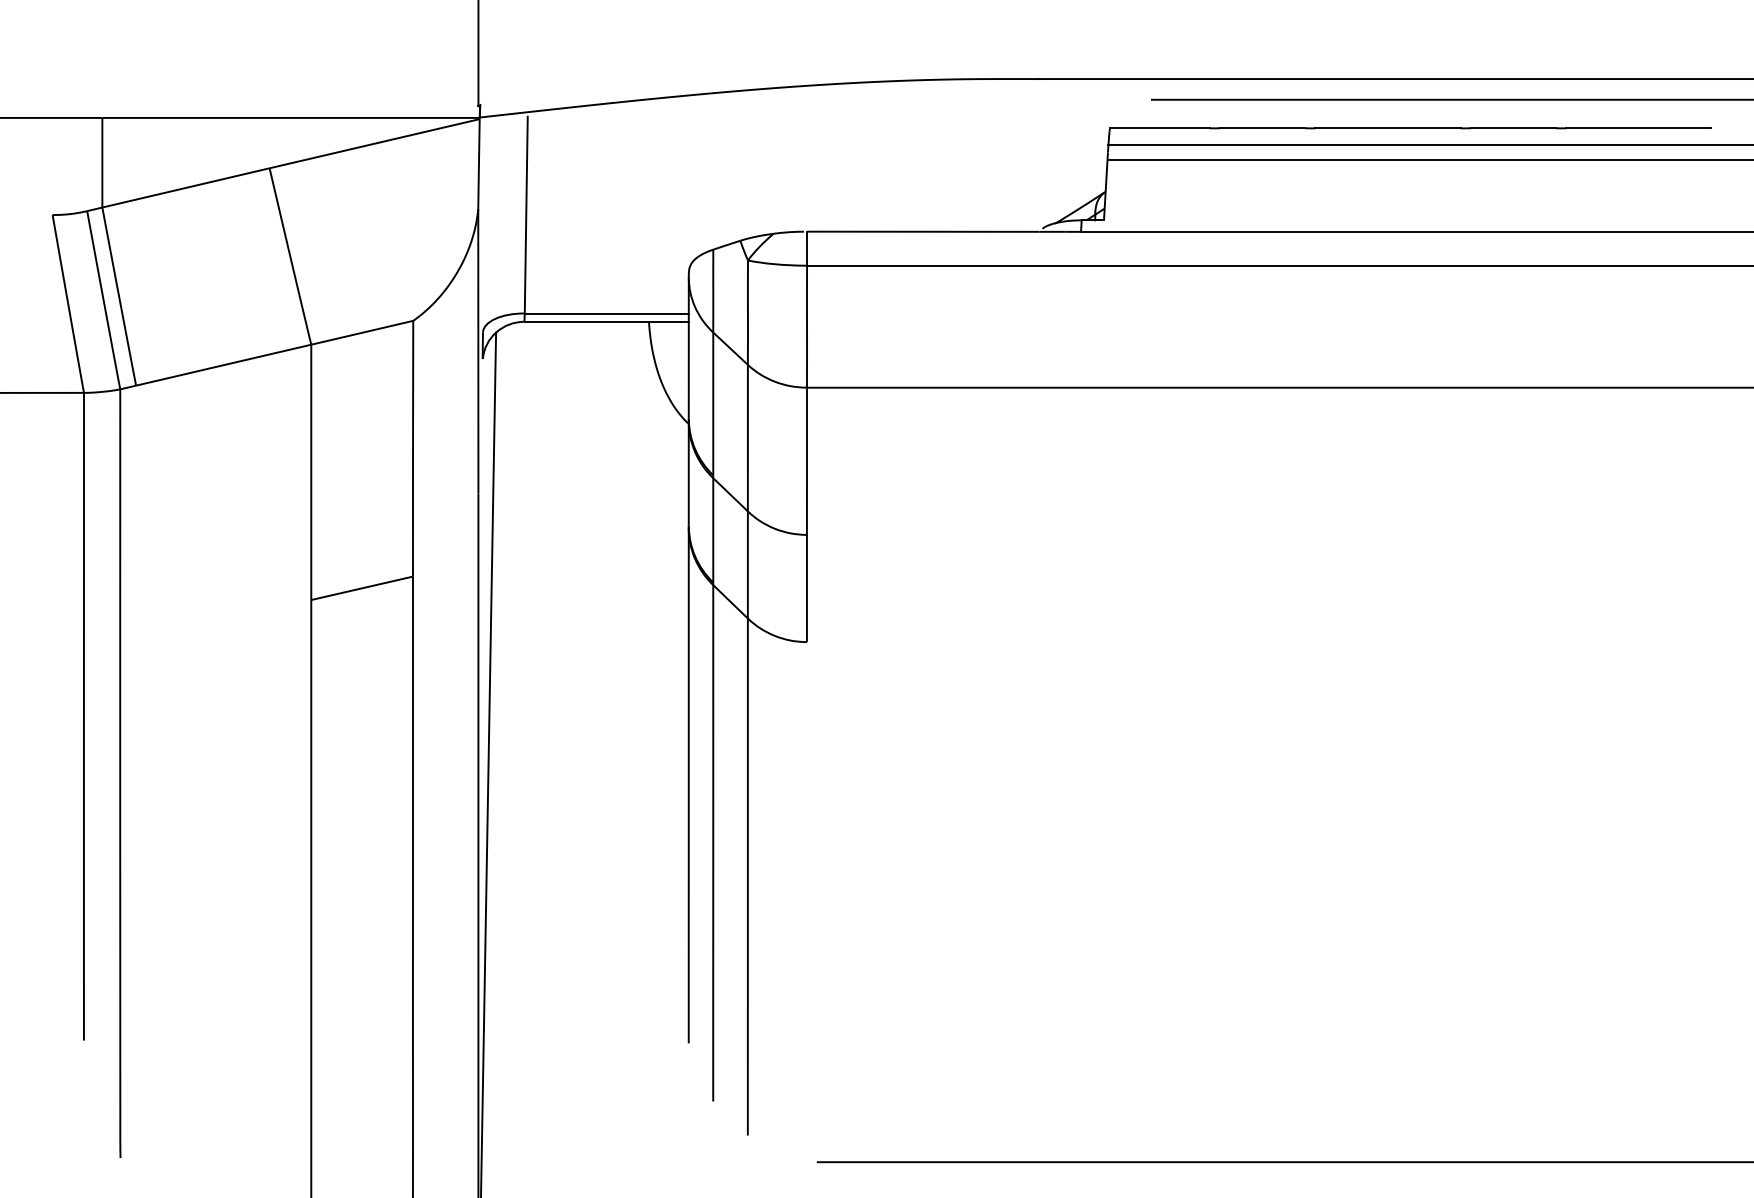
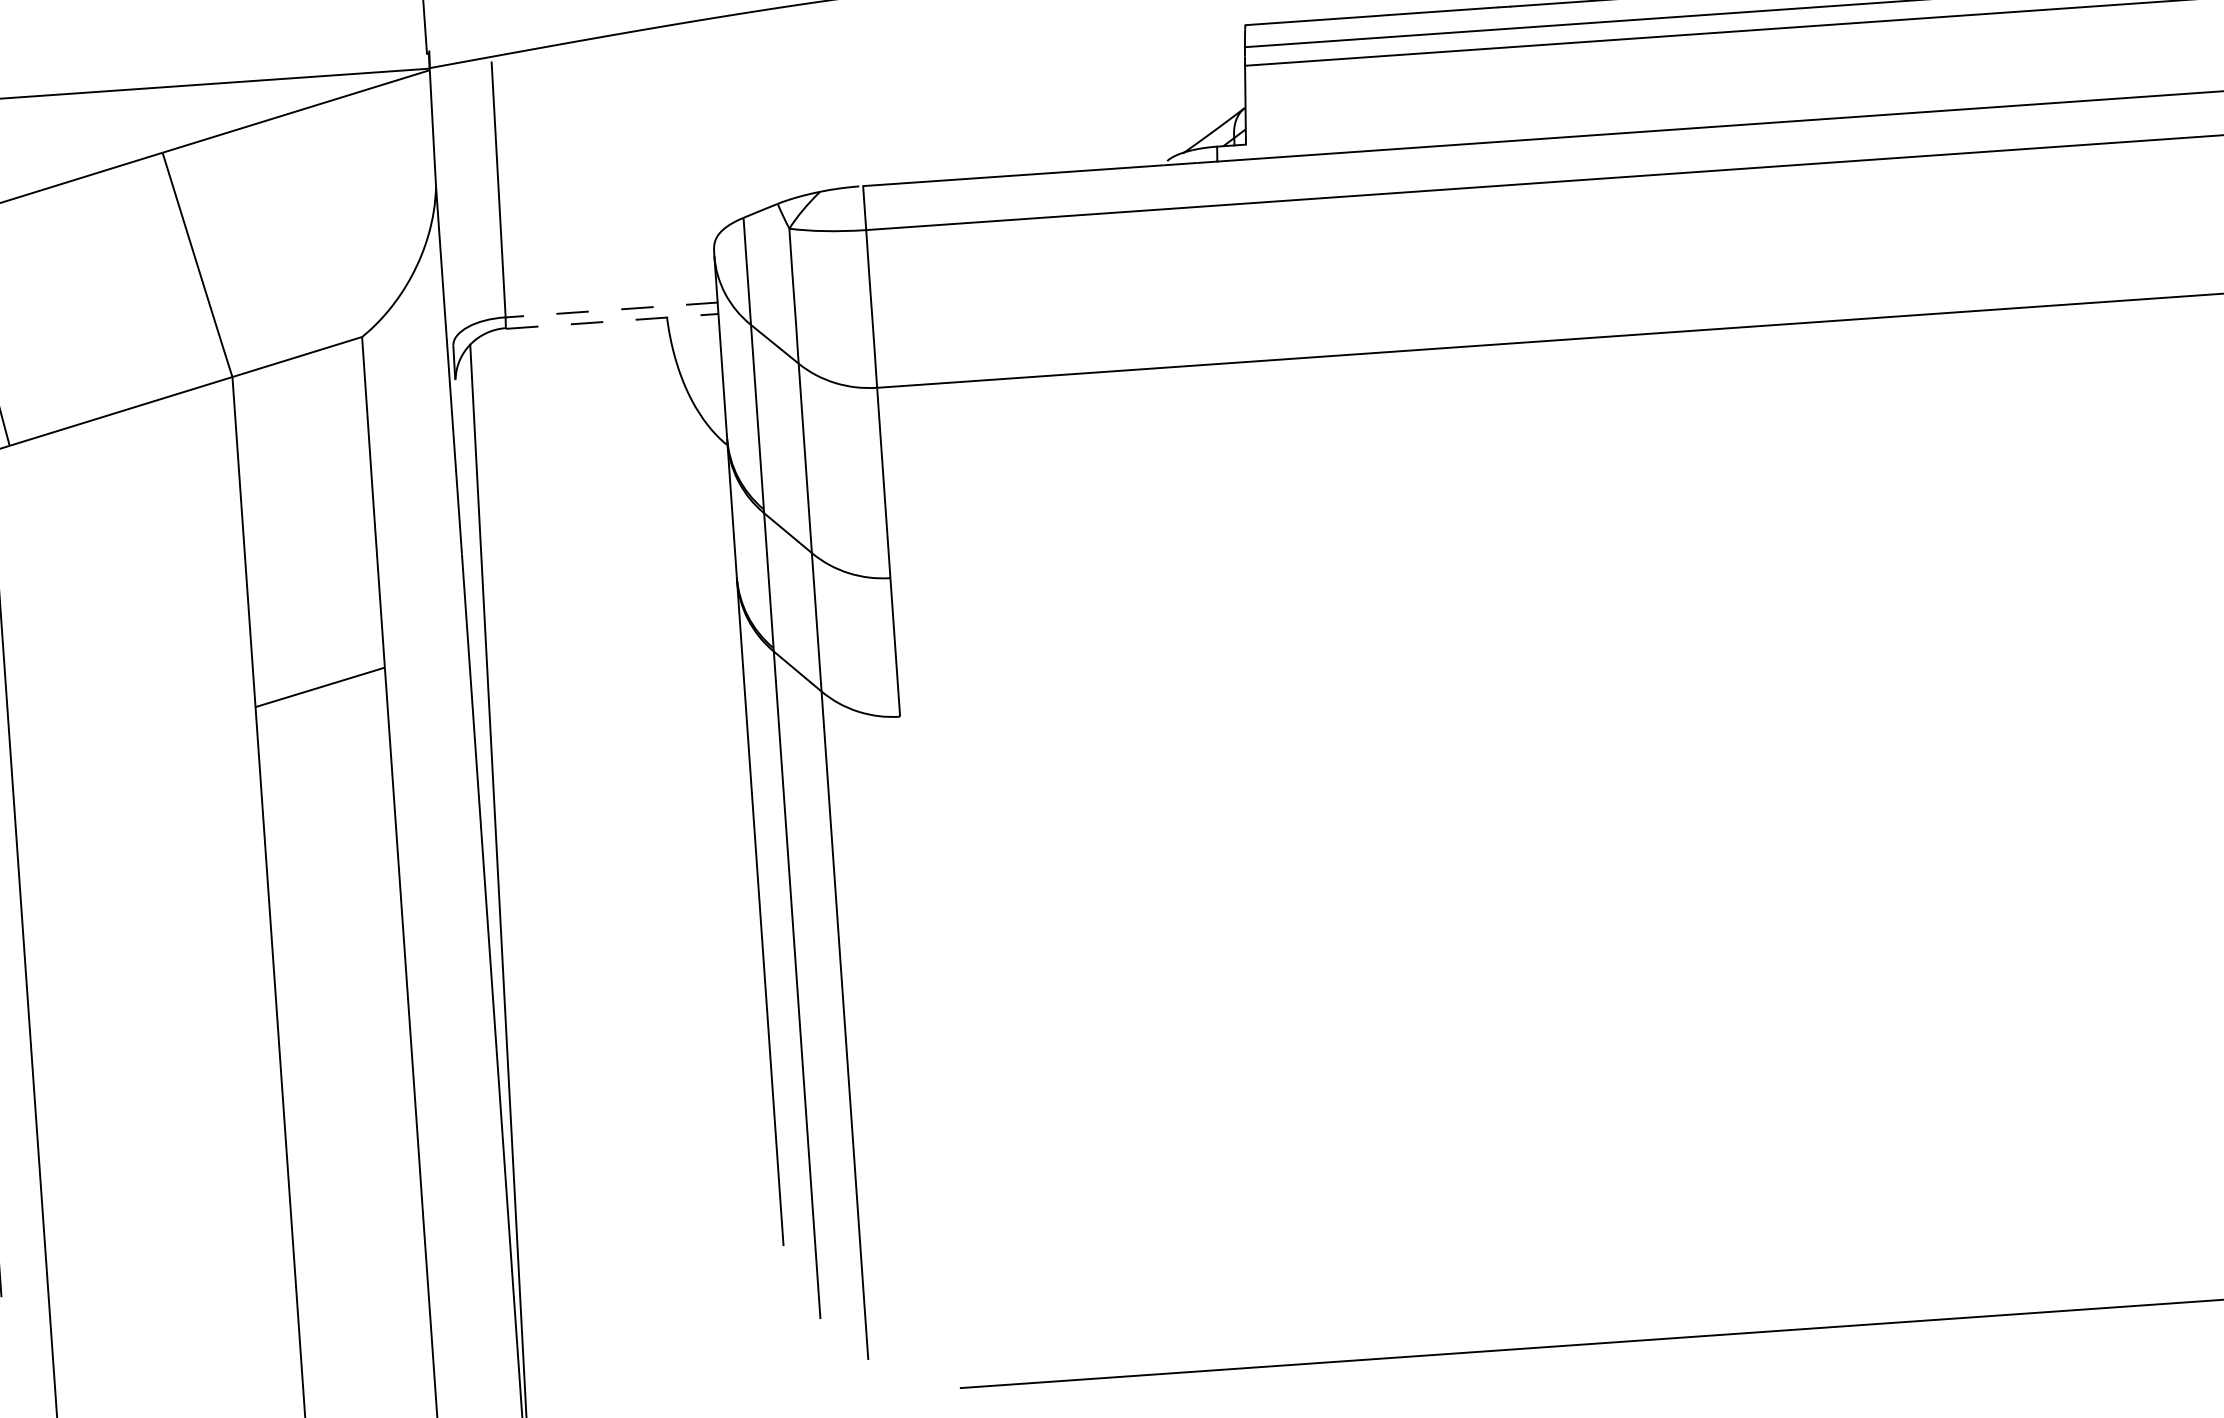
line: (606, 313) -> (611, 310), solid -> dashed
line: (607, 322) -> (613, 321), solid -> dashed

